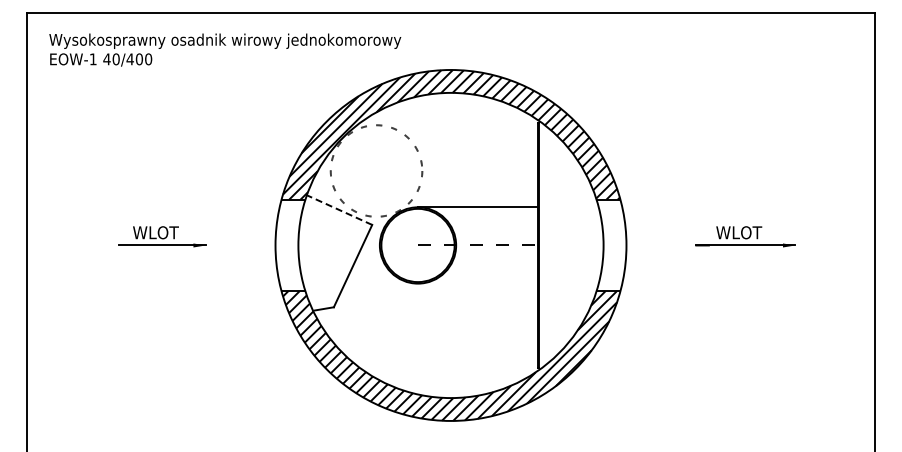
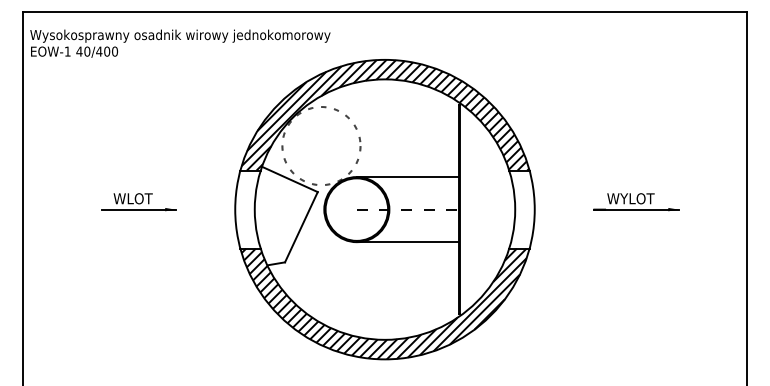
text: (225, 49) -> (180, 43), moved
line: (339, 210) -> (289, 179), dashed -> solid
text: (738, 232) -> (630, 198), WLOT -> WYLOT
line: (477, 283) -> (407, 242), added

